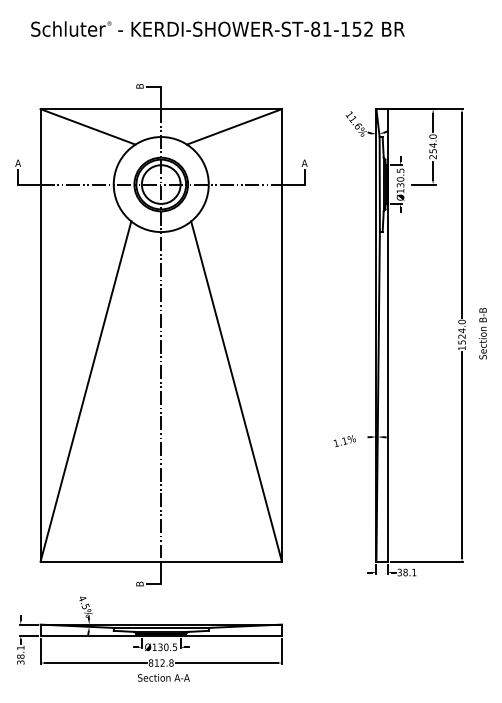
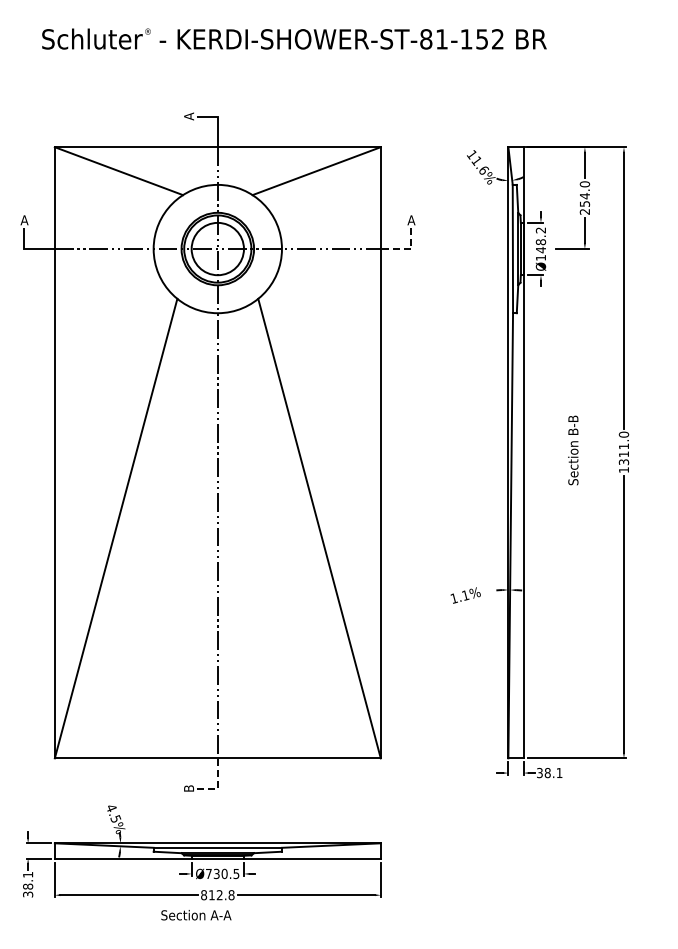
text: (140, 86) -> (189, 116), B -> A
text: (400, 178) -> (540, 240), Ø130.5 -> Ø148.2
line: (301, 184) -> (407, 249), solid -> dashed
text: (483, 333) -> (573, 450), moved
text: (461, 335) -> (623, 453), 1524.0 -> 1311.0
line: (161, 581) -> (217, 784), solid -> dashed
text: (154, 646) -> (208, 873), Ø130.5 -> Ø730.5
text: (163, 678) -> (196, 915), moved

